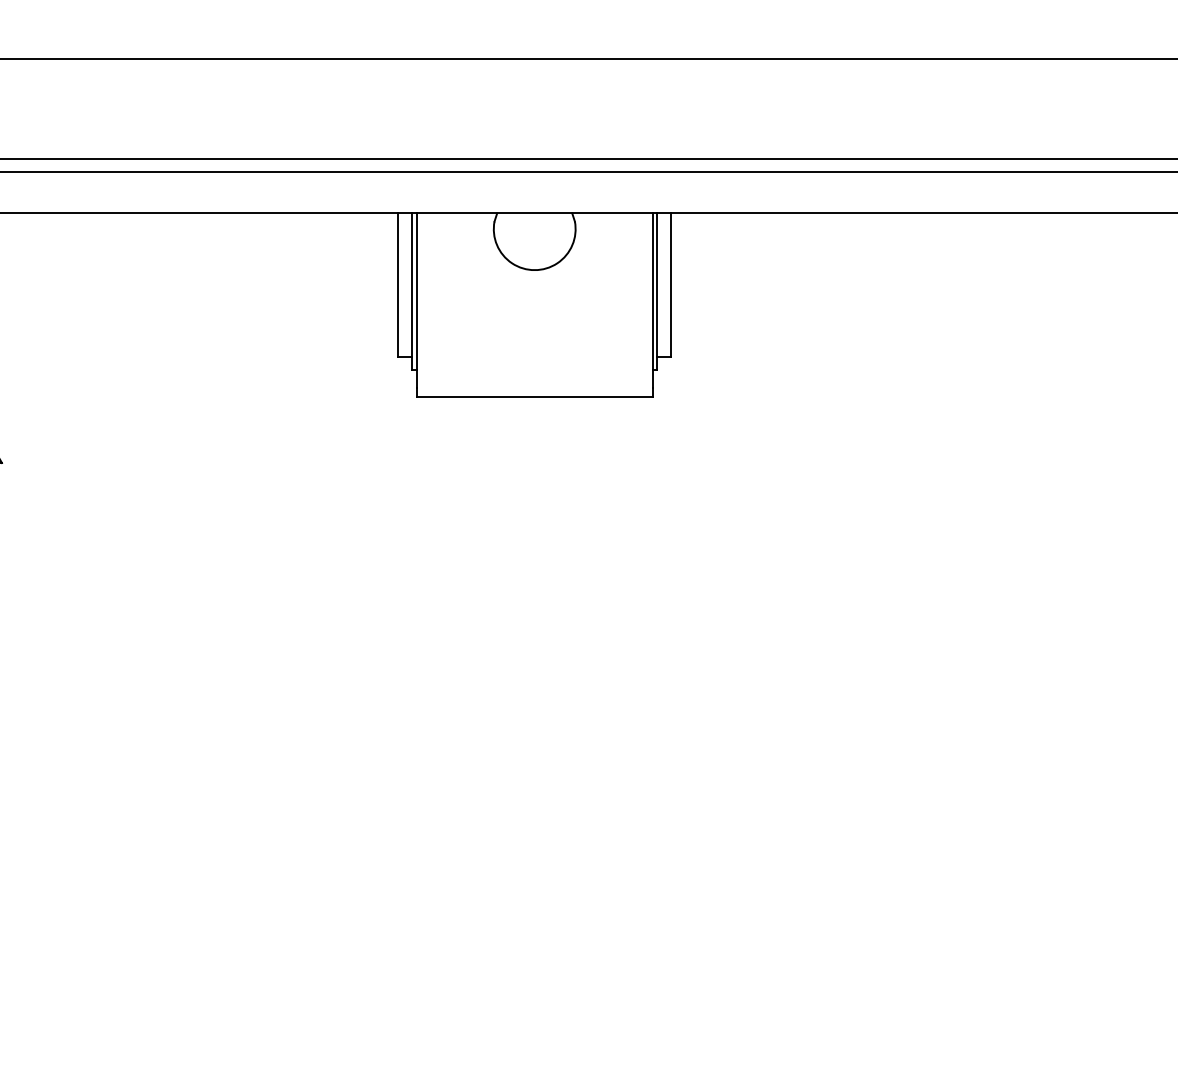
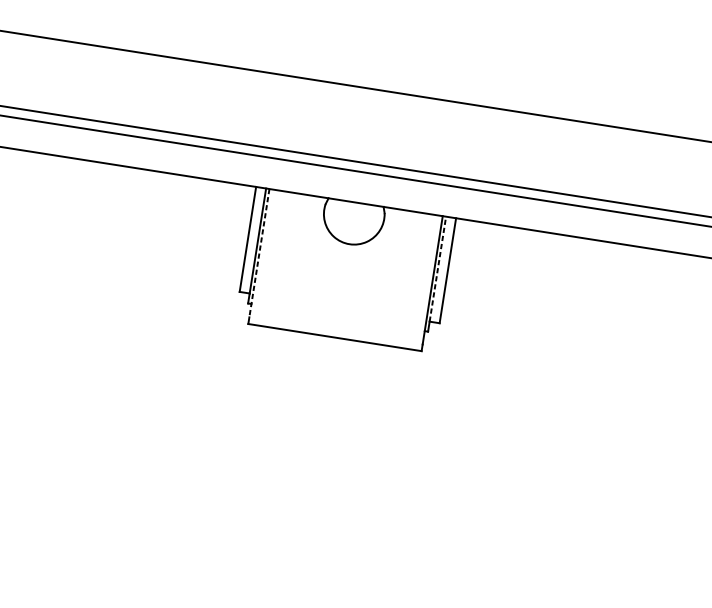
line: (657, 284) -> (437, 268), solid -> dashed
line: (416, 301) -> (259, 253), solid -> dashed

